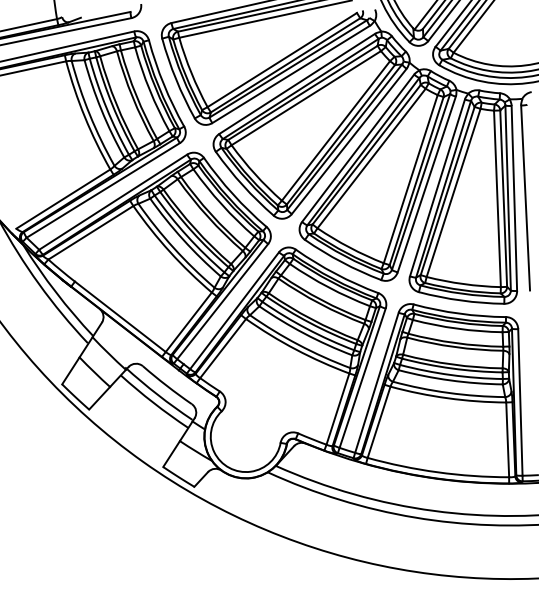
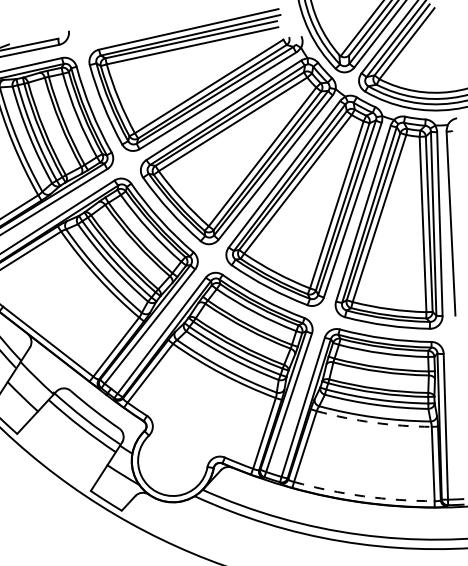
arc: (447, 398) -> (373, 422), solid -> dashed
arc: (437, 472) -> (363, 496), solid -> dashed

